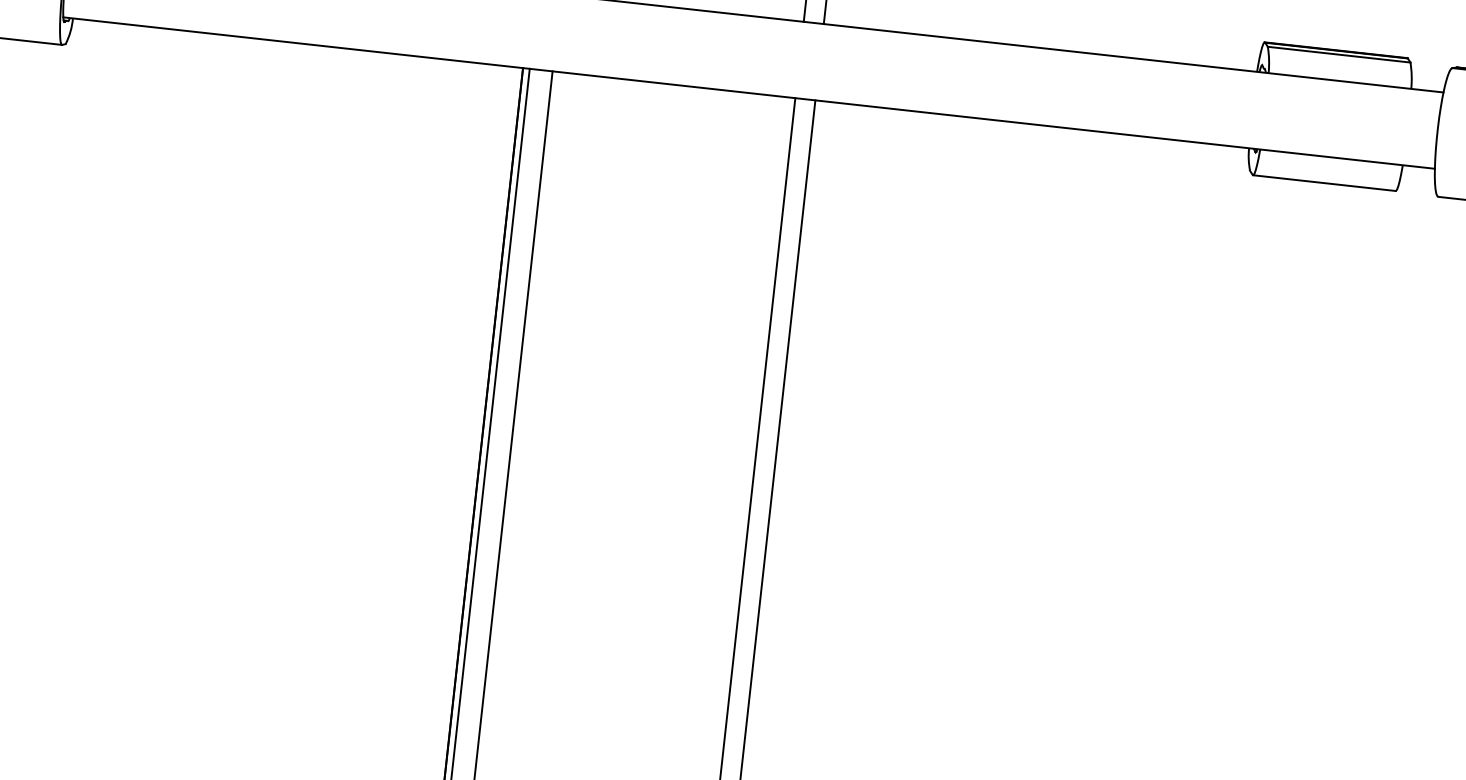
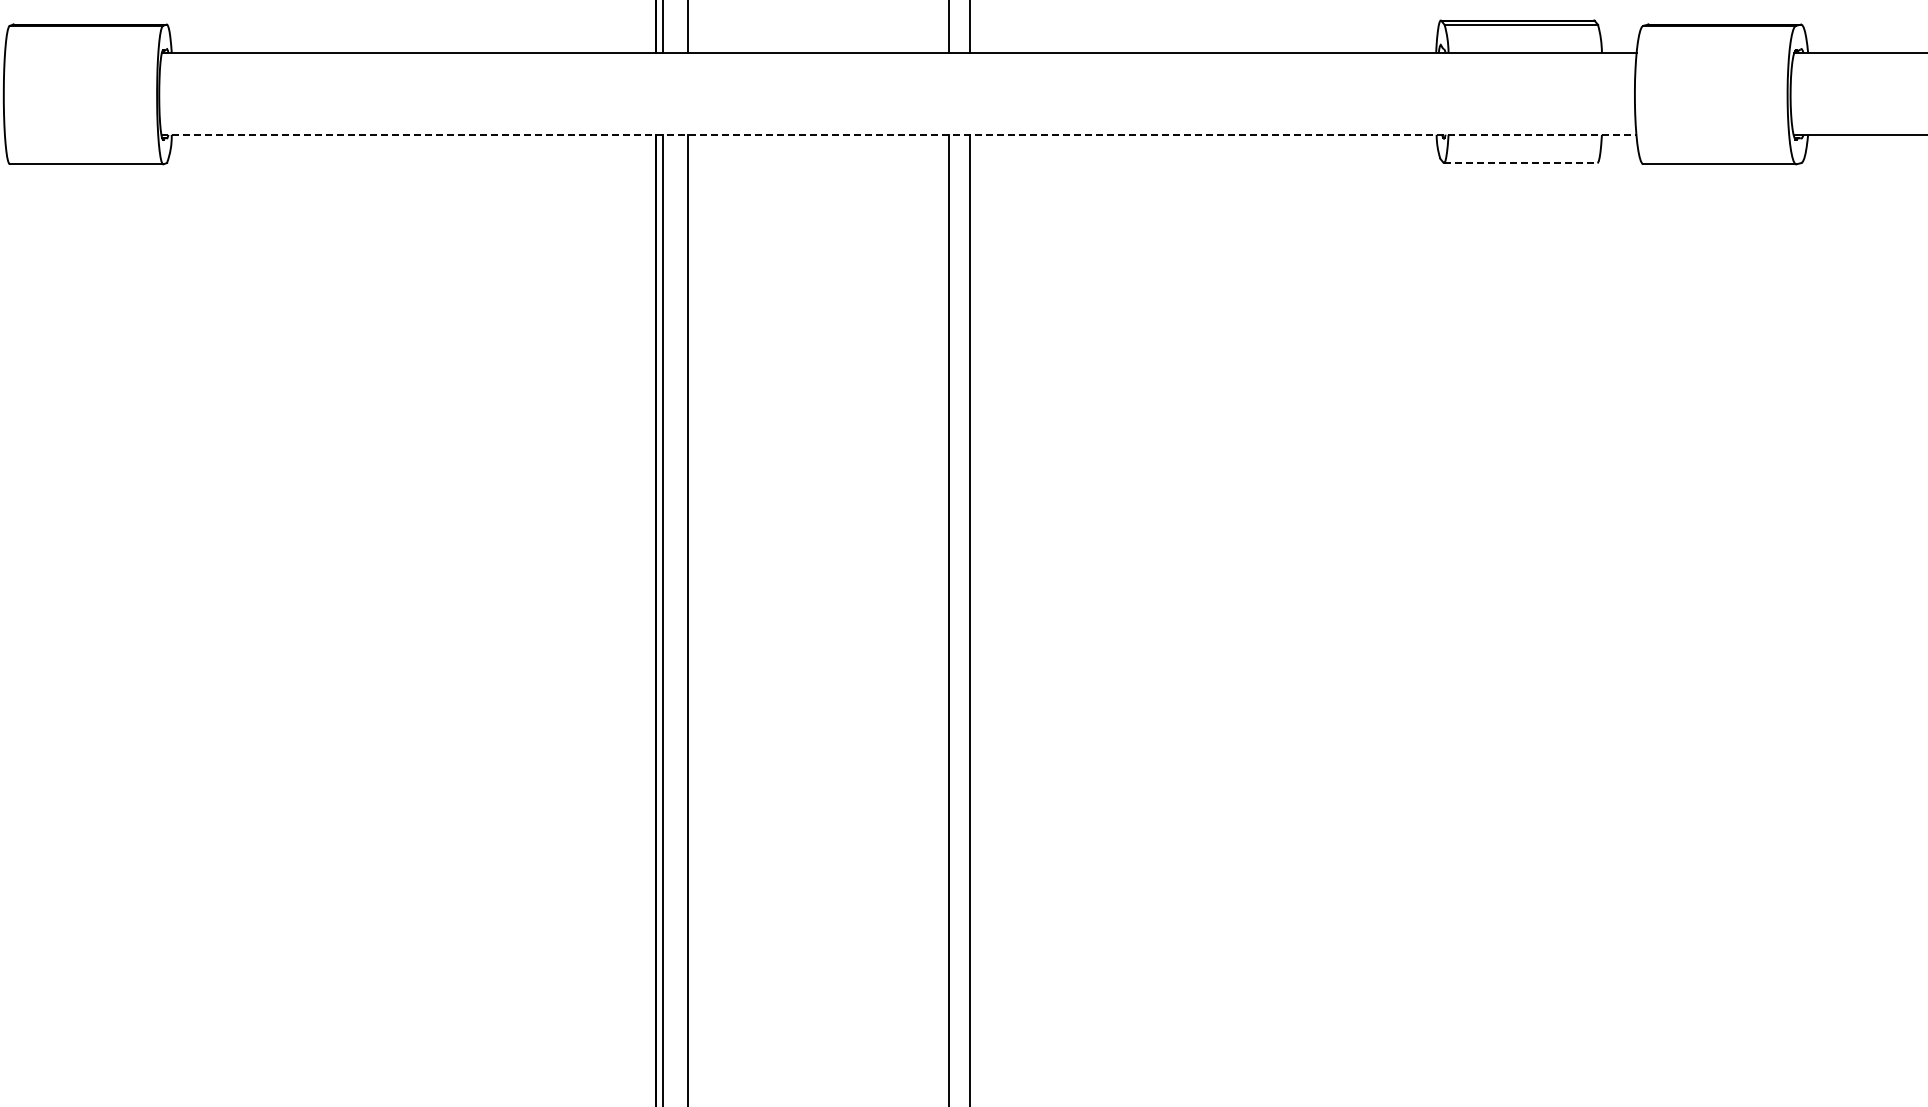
line: (748, 92) -> (898, 134), solid -> dashed
line: (1324, 183) -> (1520, 163), solid -> dashed

